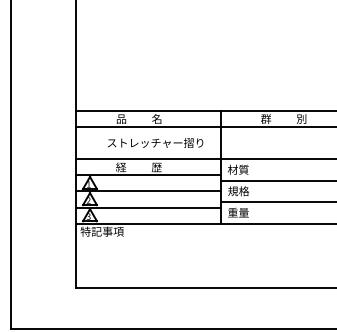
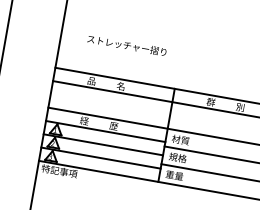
text: (155, 142) -> (127, 45), moved

